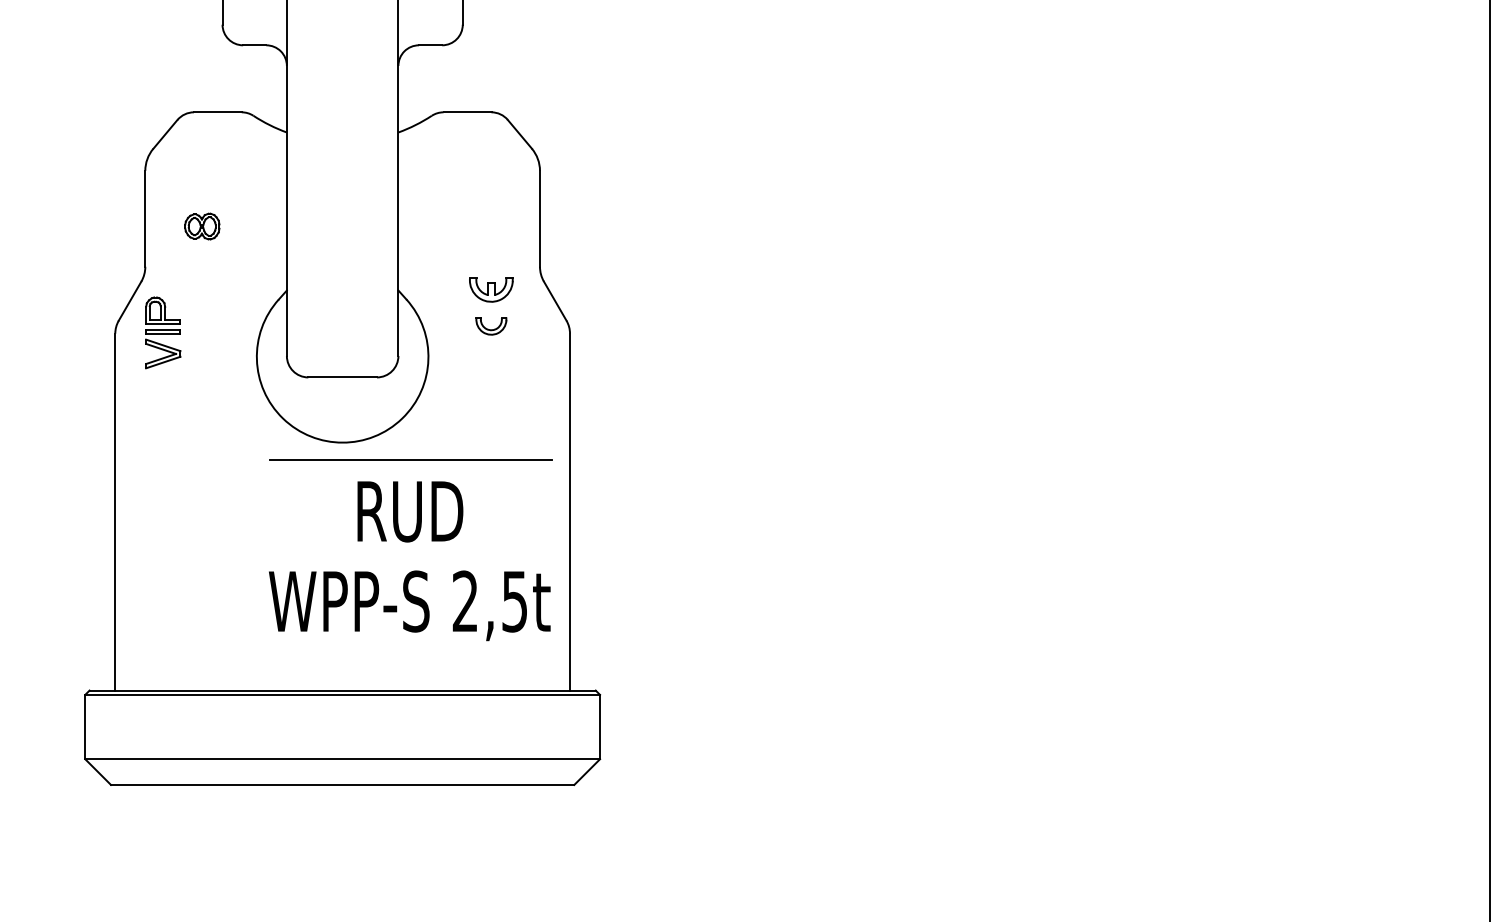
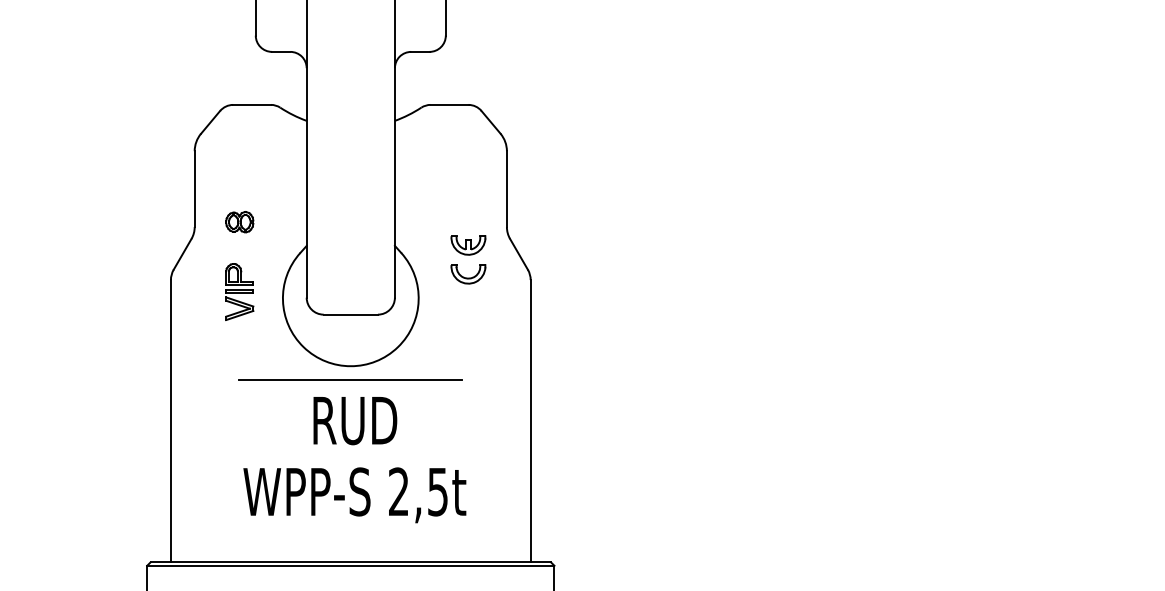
part: (202, 226) -> (239, 222), moved
part: (491, 326) -> (468, 274), size x1.43
part: (163, 332) -> (239, 291), moved
line: (410, 459) -> (350, 379), moved
text: (409, 561) -> (354, 460), moved

